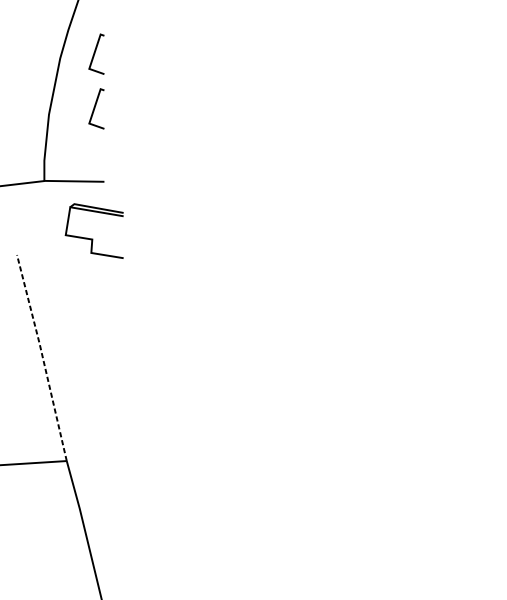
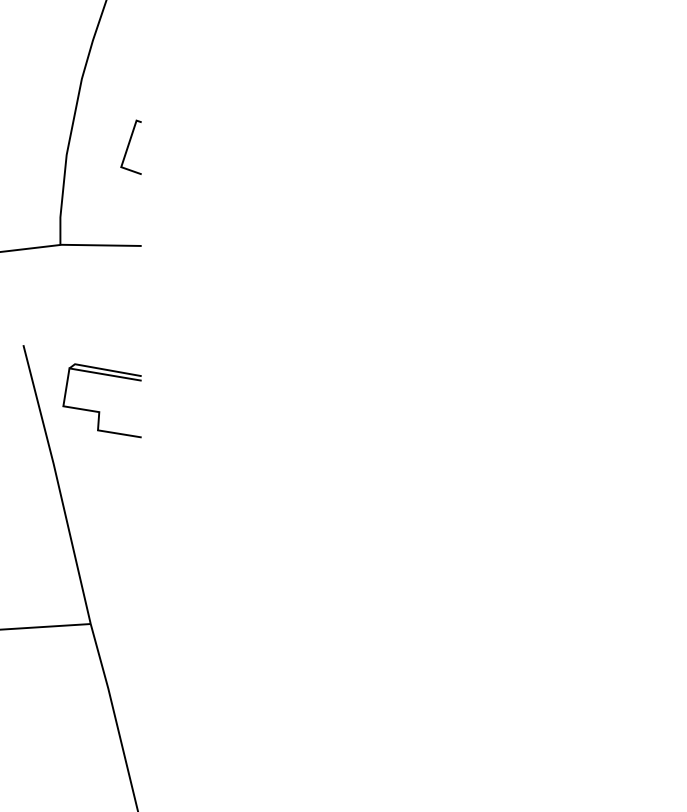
line: (95, 52) -> (129, 71), removed
part: (90, 238) -> (97, 410), moved
line: (42, 357) -> (58, 483), dashed -> solid

